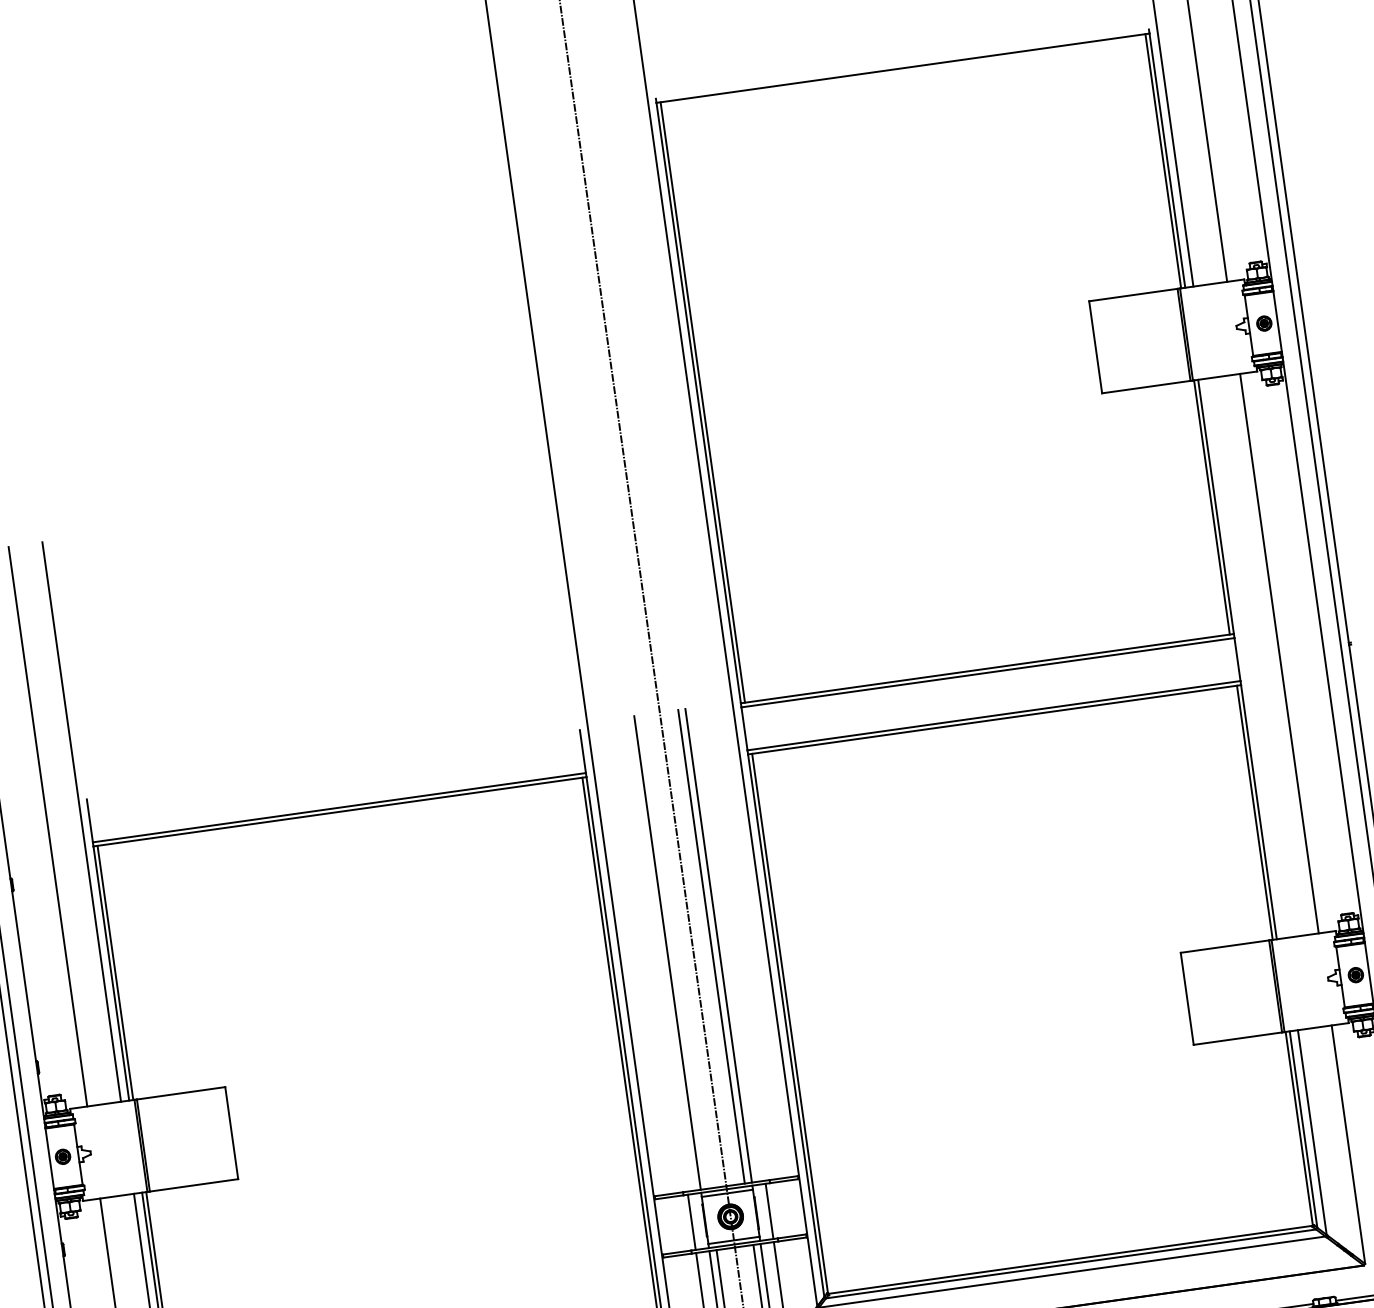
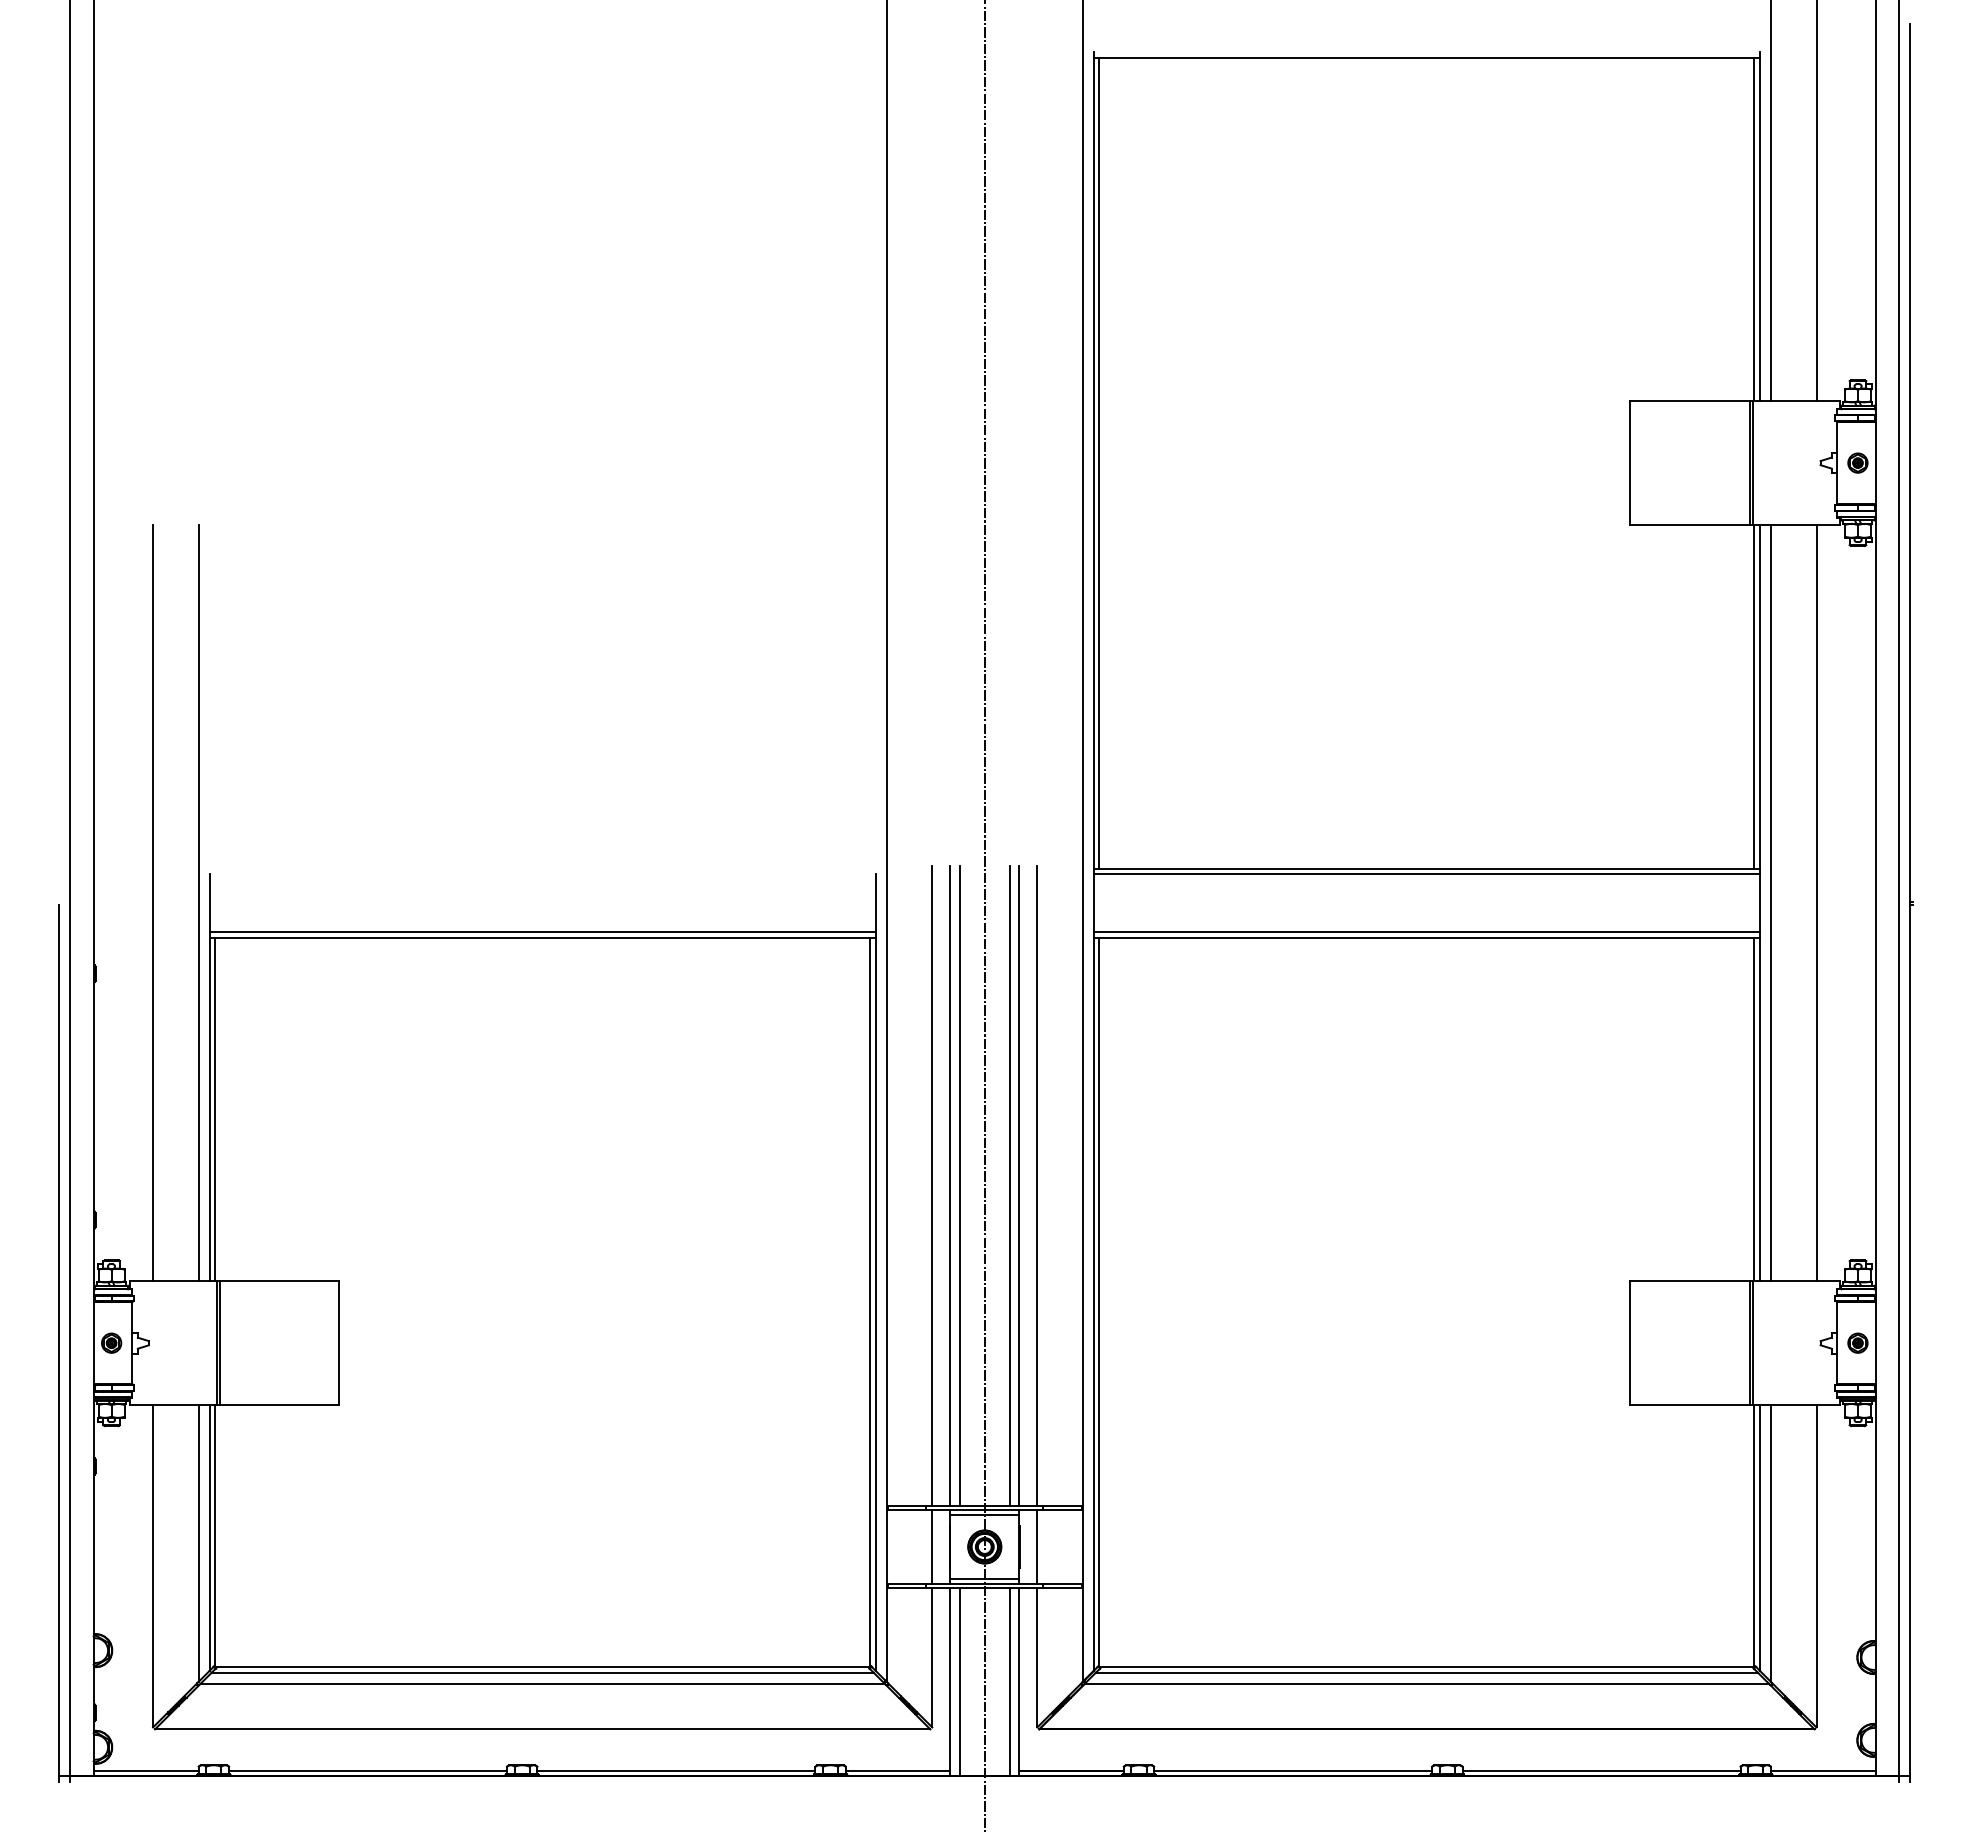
line: (1245, 658) -> (1770, 903), added
line: (732, 943) -> (1037, 1185), added
line: (674, 951) -> (959, 1185), added
line: (654, 954) -> (932, 1185), added

